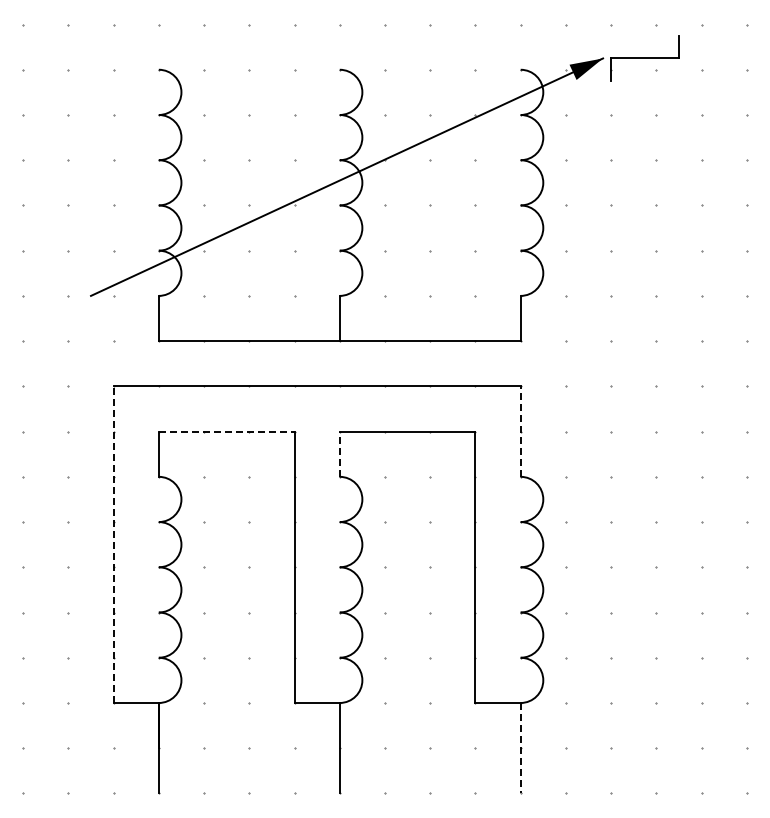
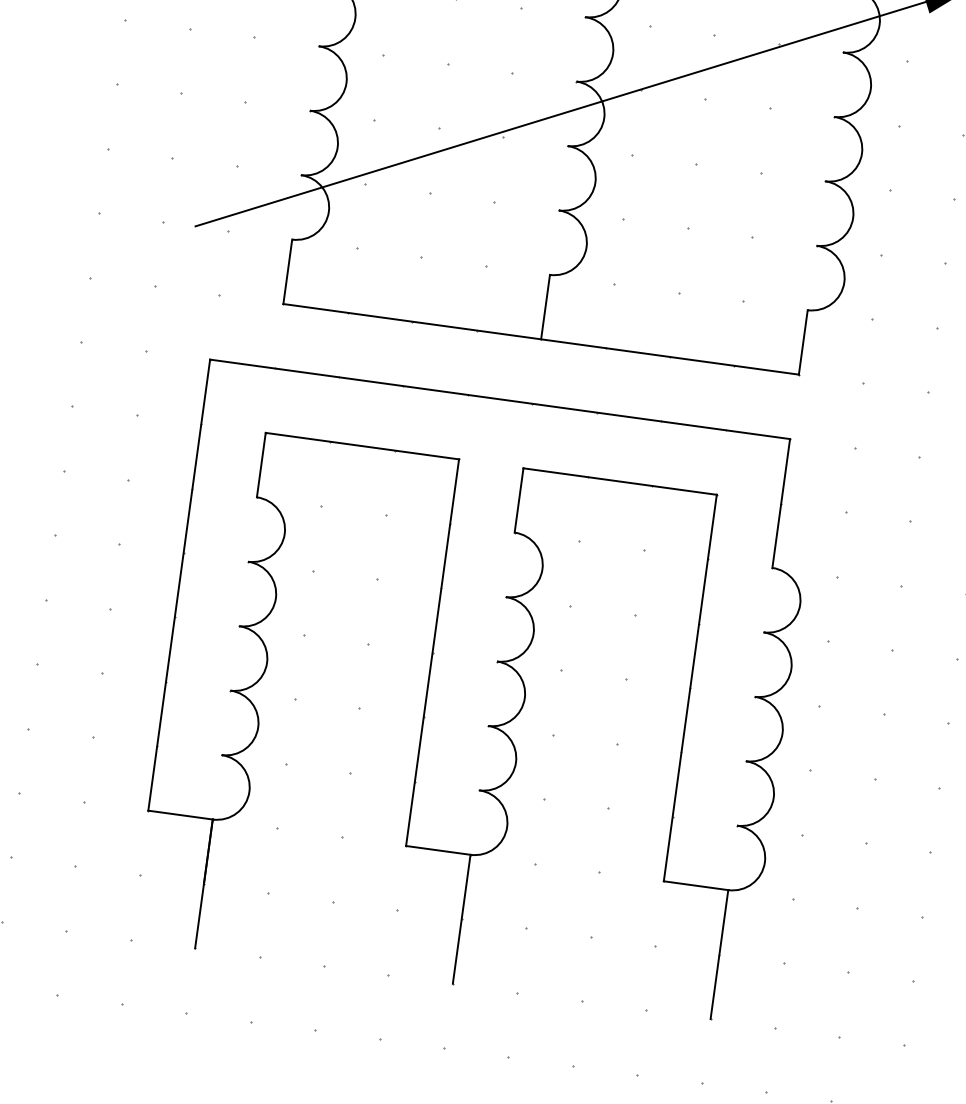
line: (226, 431) -> (362, 445), dashed -> solid
line: (520, 431) -> (780, 503), dashed -> solid
line: (339, 454) -> (518, 500), dashed -> solid
line: (113, 544) -> (179, 584), dashed -> solid
line: (520, 748) -> (719, 954), dashed -> solid

